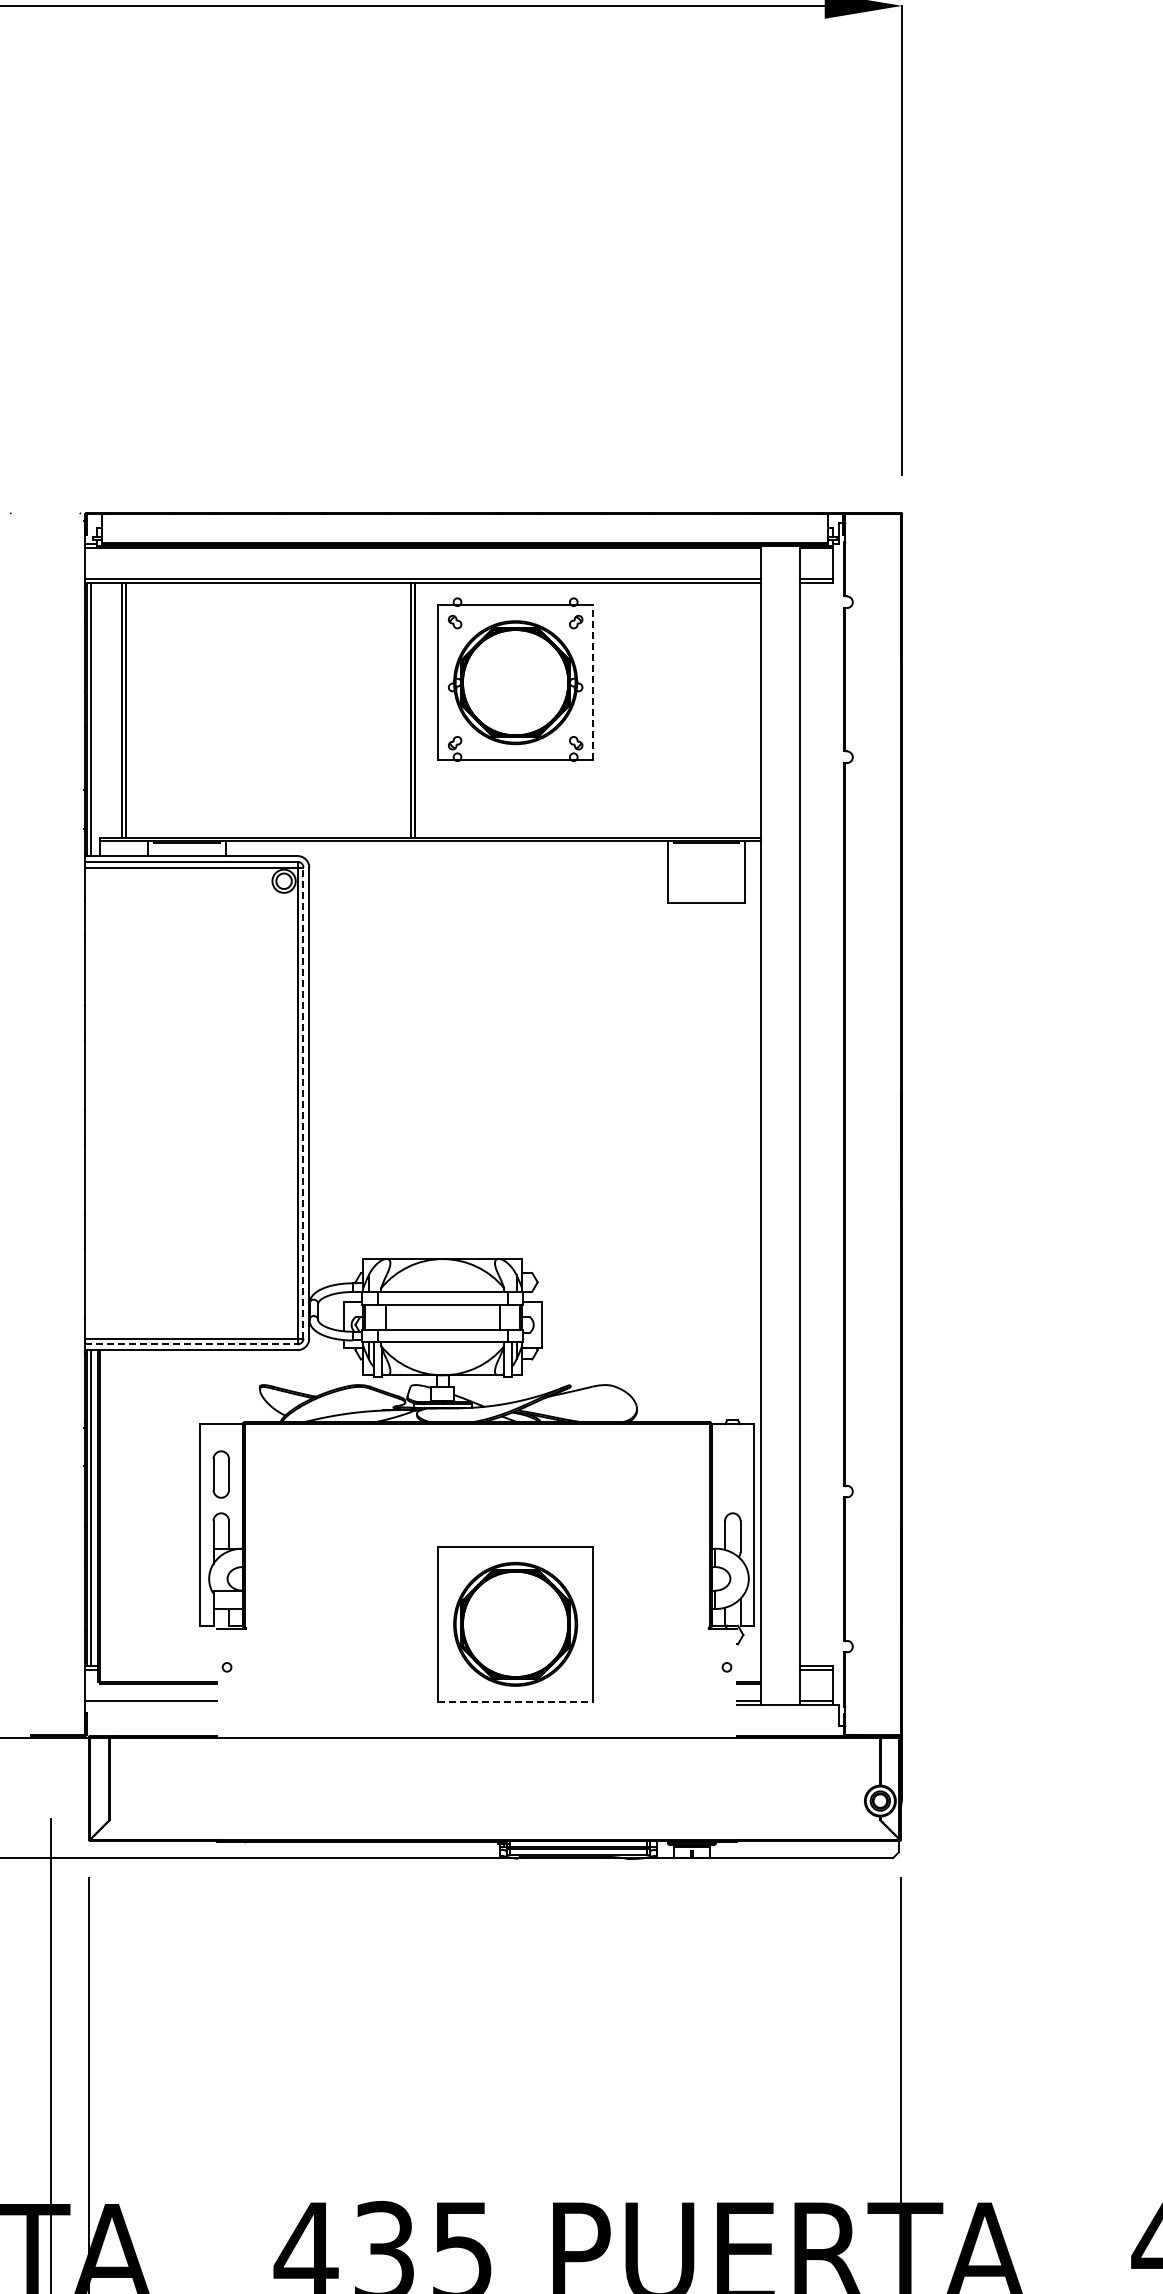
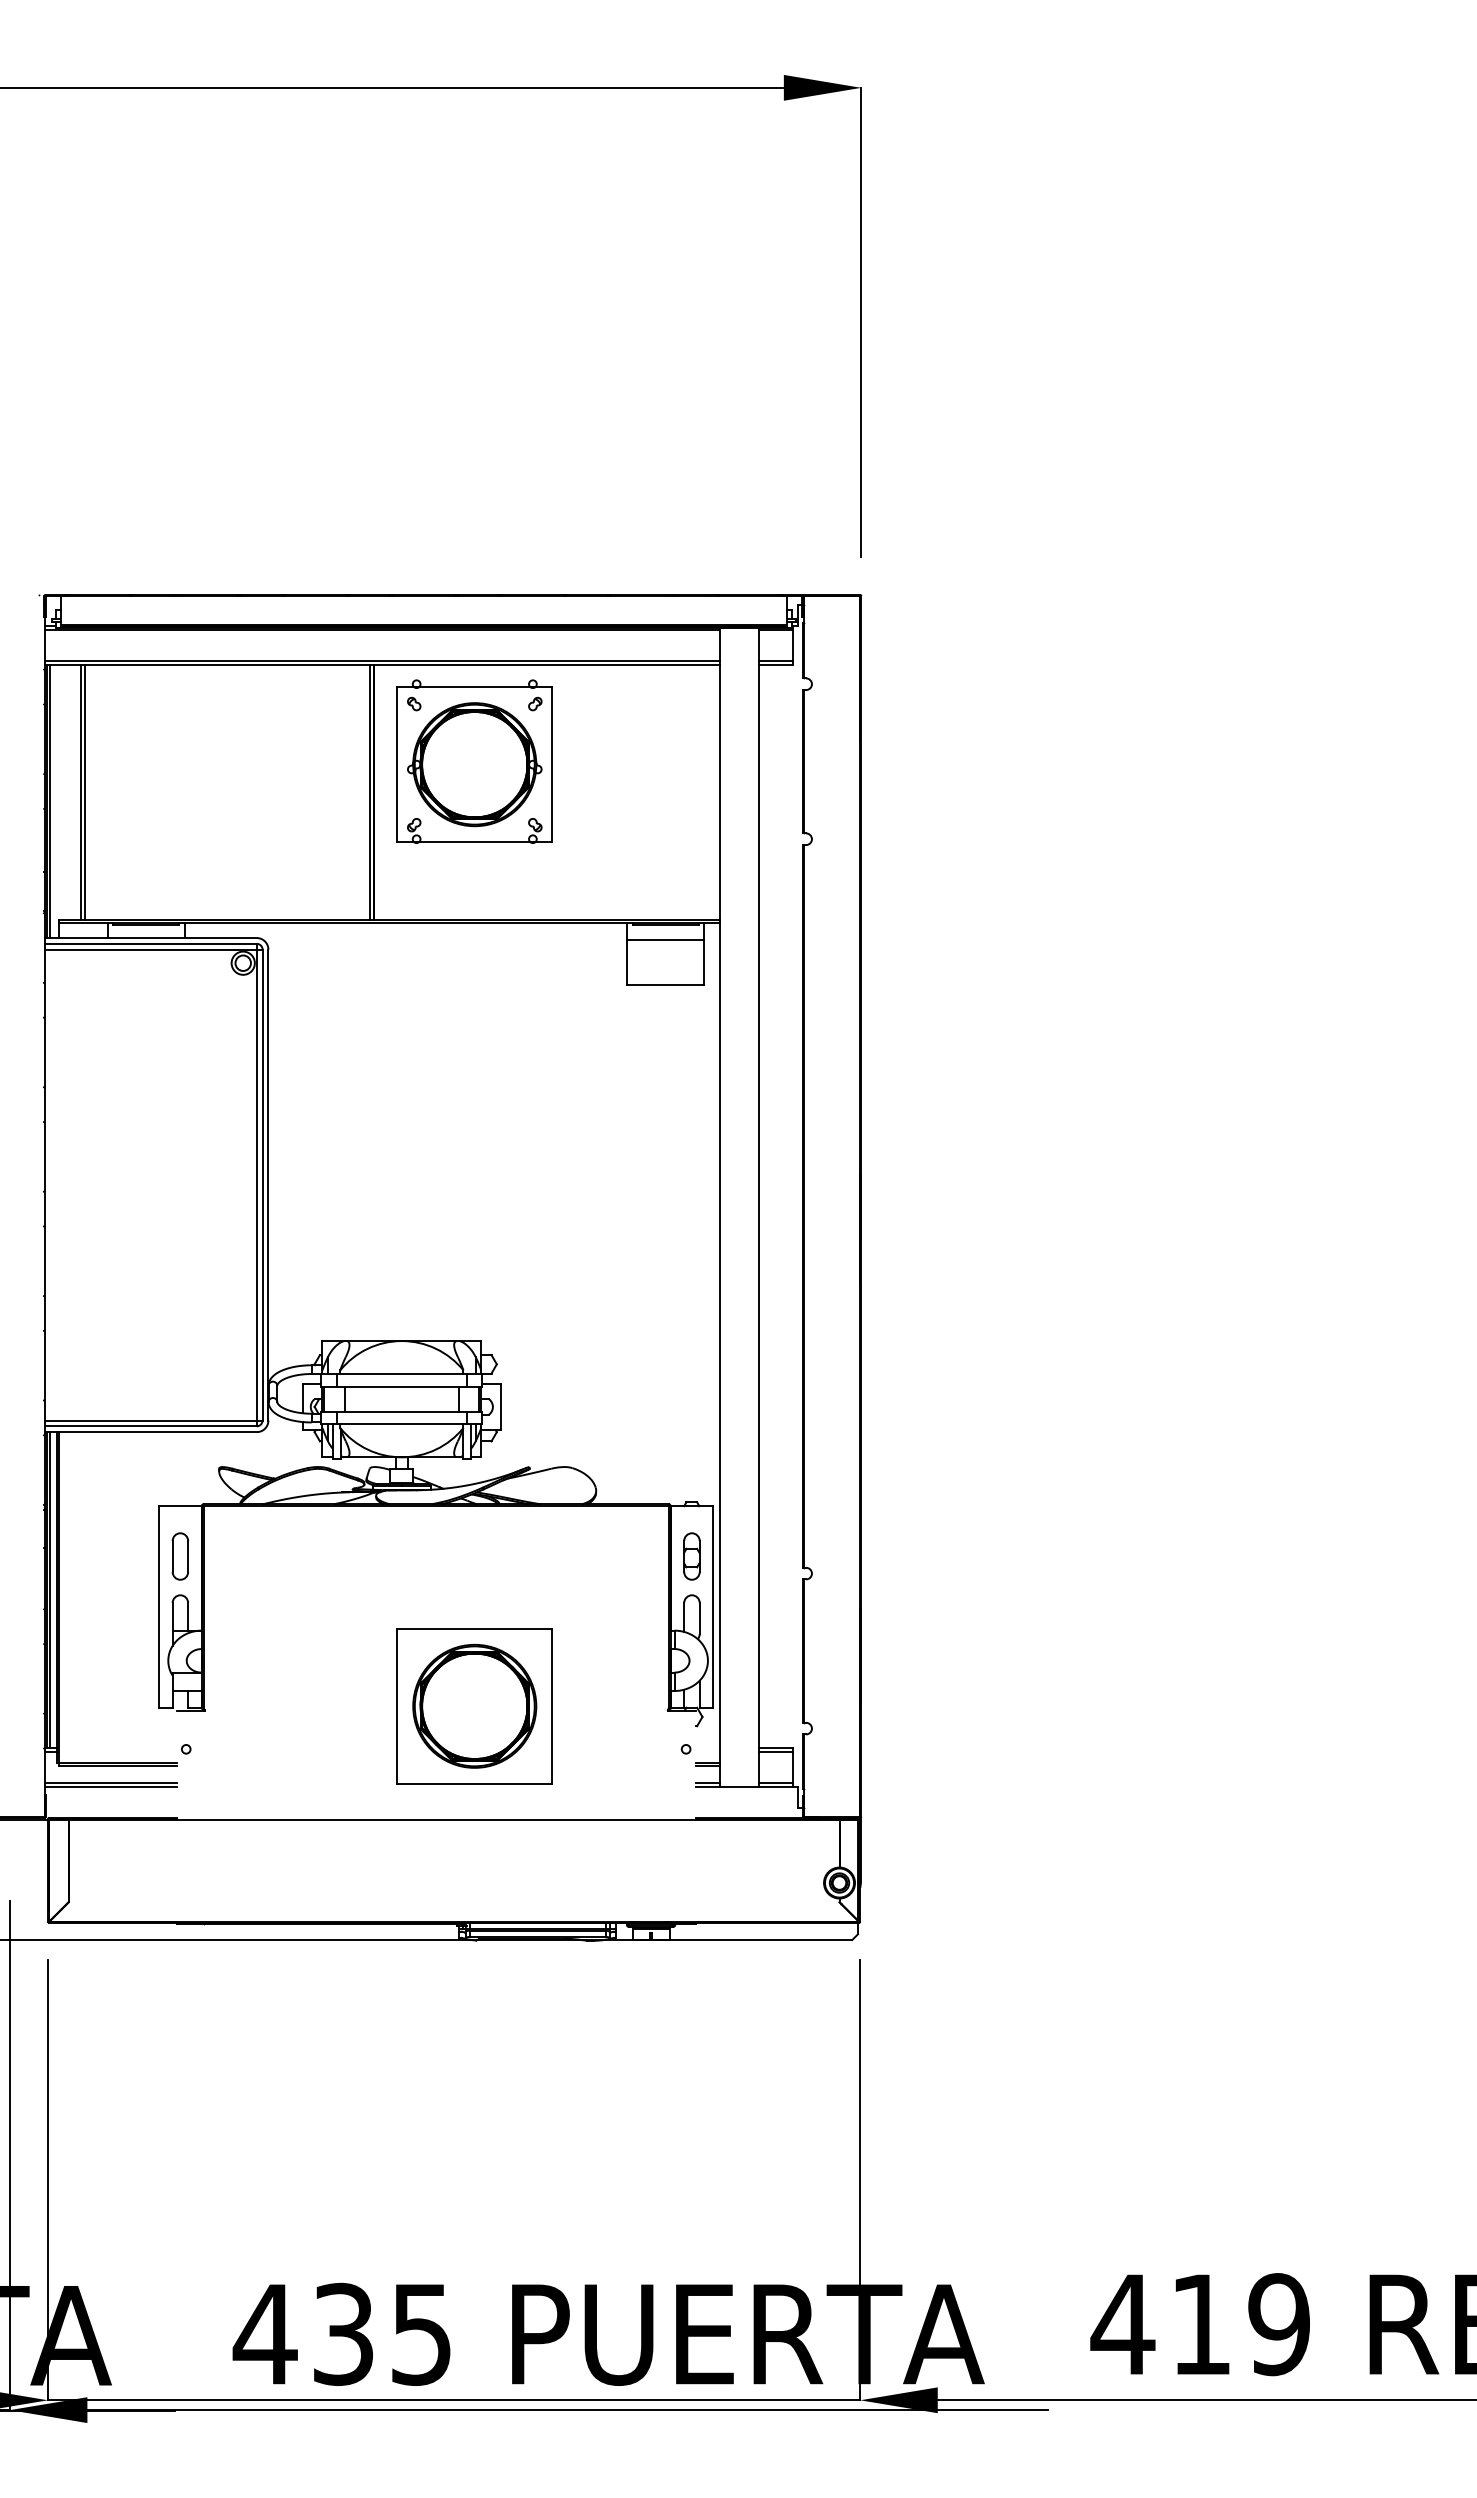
line: (593, 682) -> (552, 764), dashed -> solid
line: (706, 857) -> (665, 939), added
line: (303, 1102) -> (262, 1184), dashed -> solid
line: (192, 1344) -> (151, 1426), dashed -> solid
part: (732, 1474) -> (691, 1556), added
line: (515, 1701) -> (474, 1783), dashed -> solid
line: (151, 1704) -> (110, 1786), added

